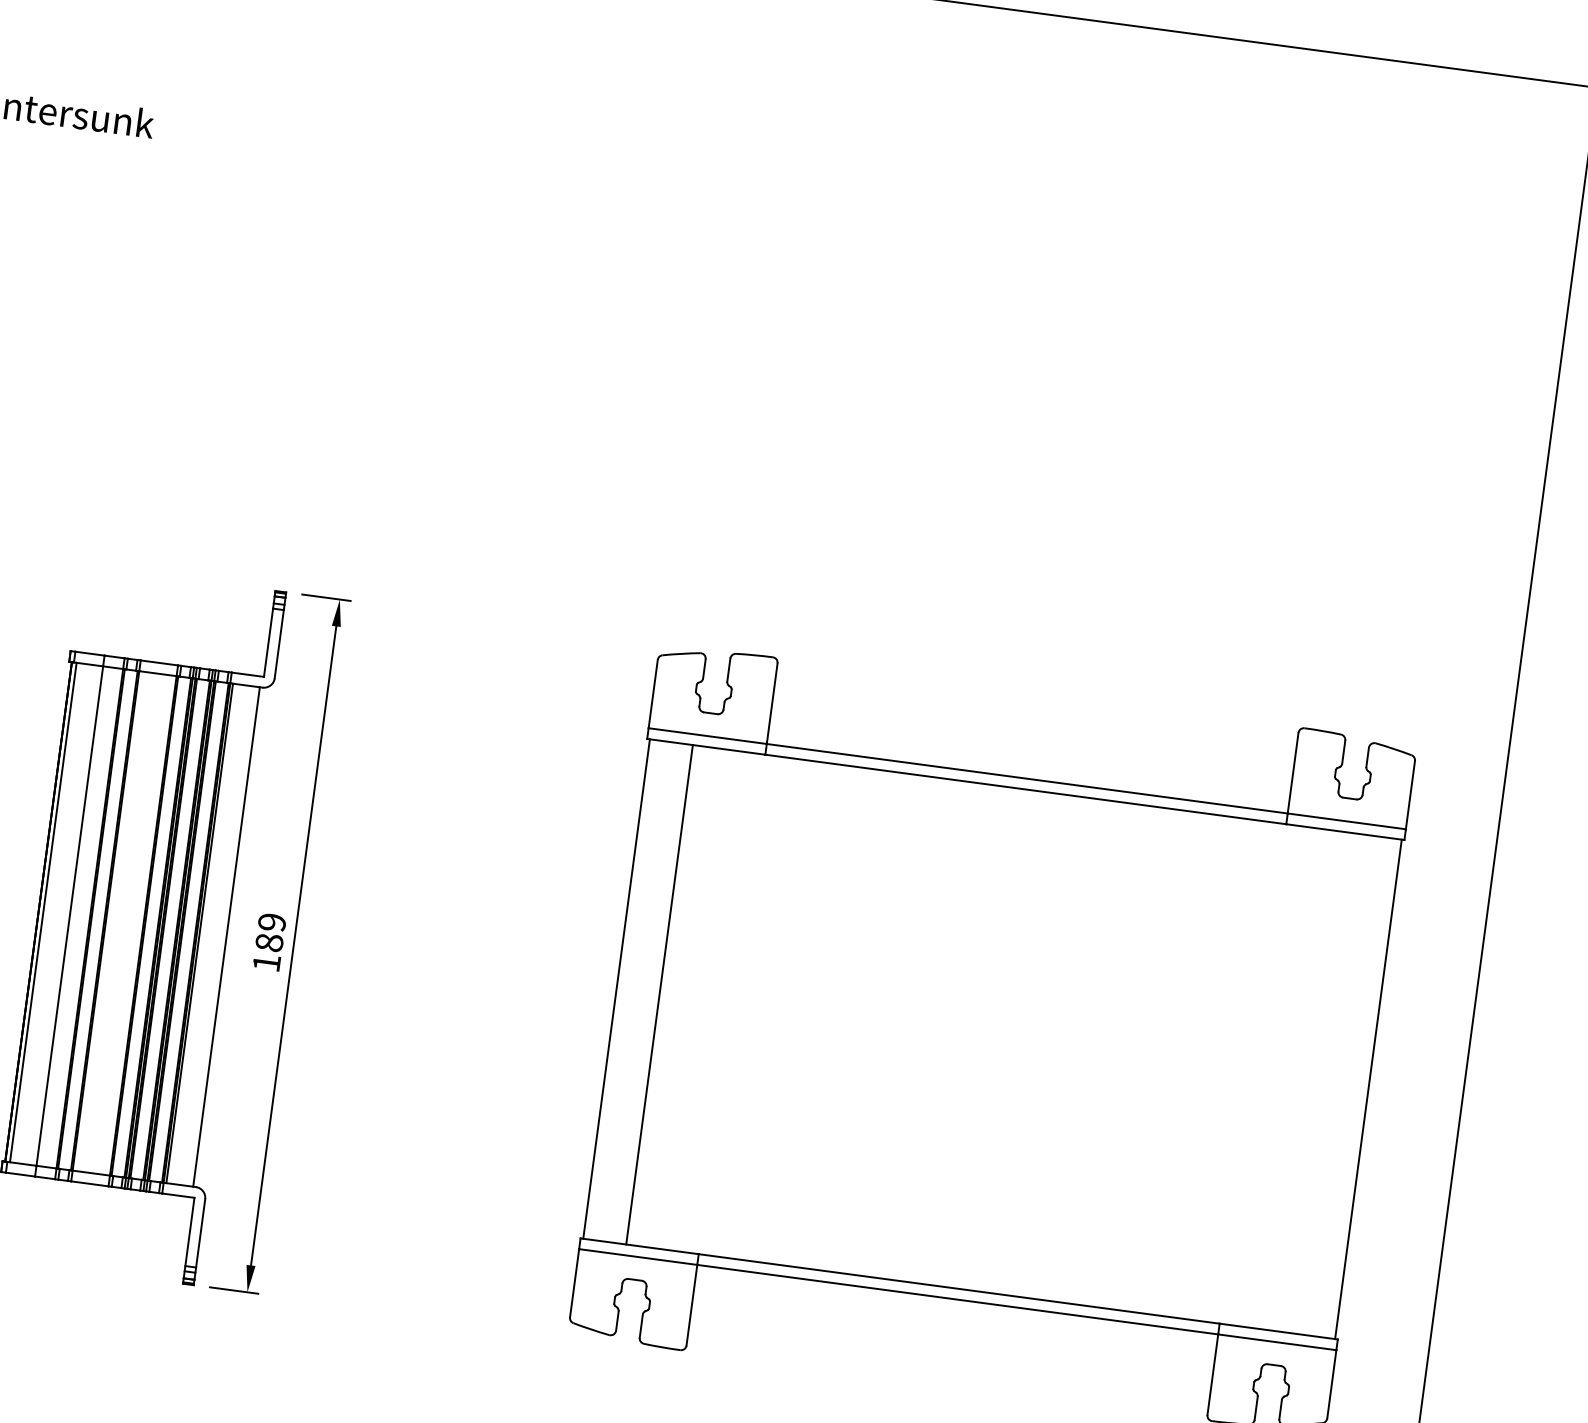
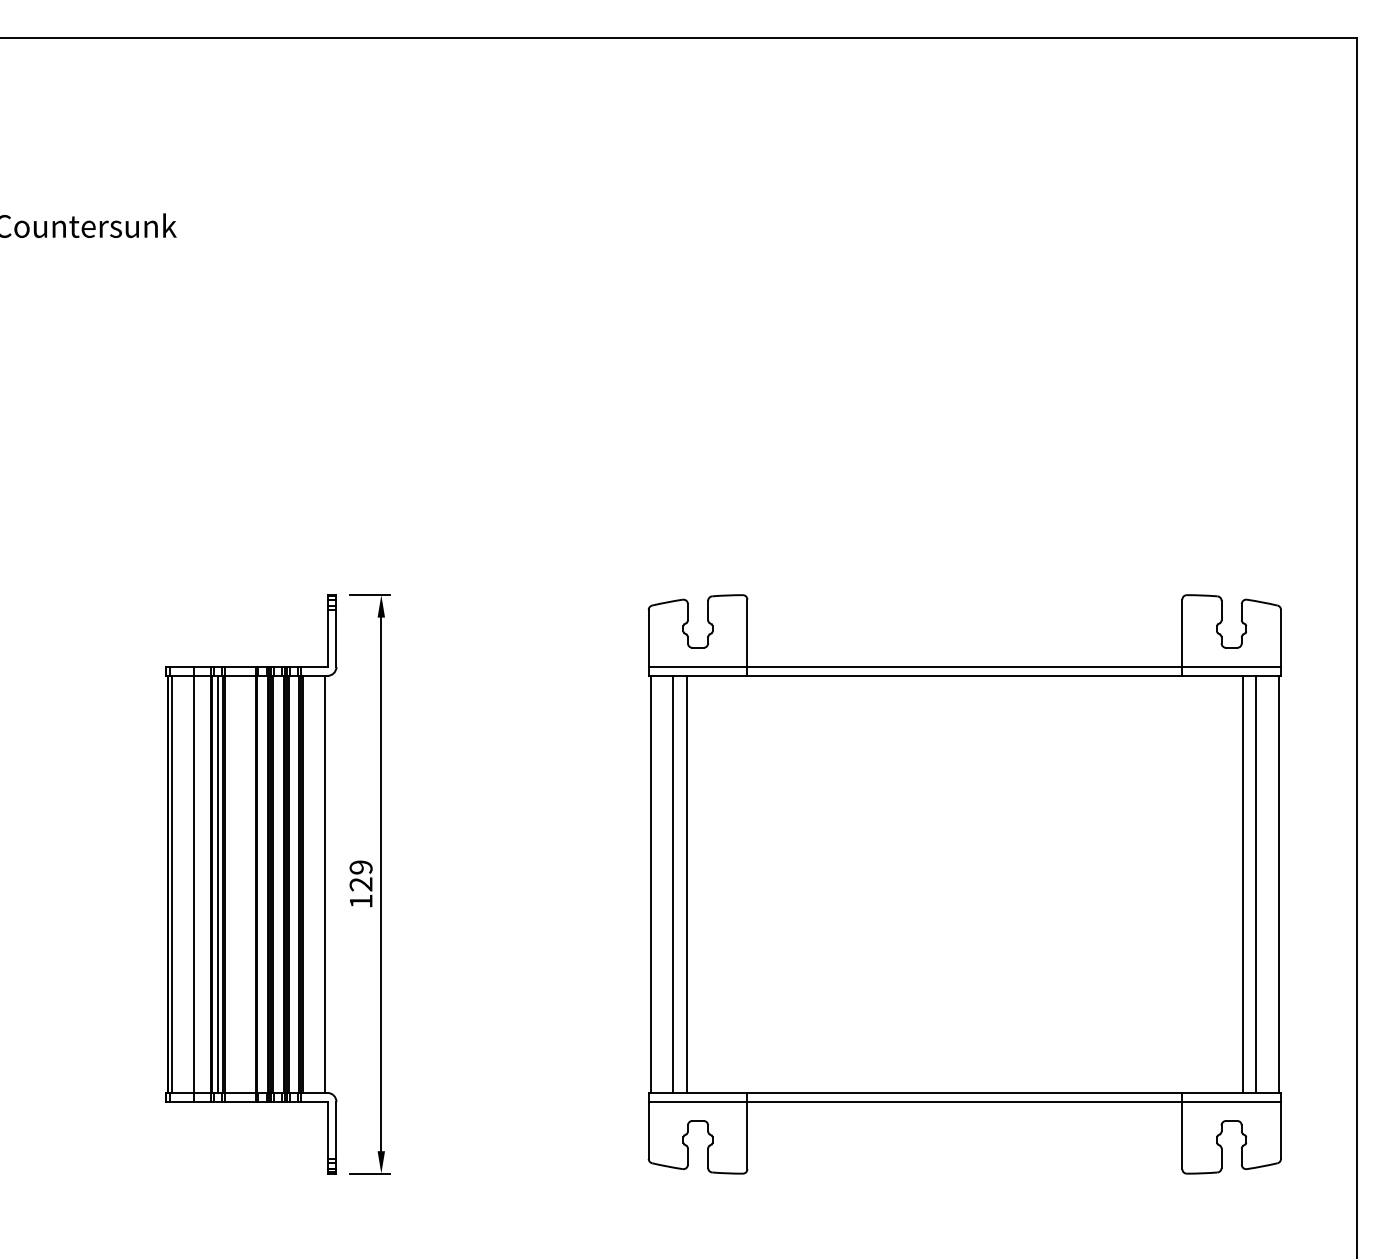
line: (97, 918) -> (217, 883), added
text: (268, 942) -> (360, 884), 189 -> 129
line: (643, 991) -> (673, 883), added
line: (1325, 1082) -> (1242, 883), added
line: (1341, 1084) -> (1256, 883), added

